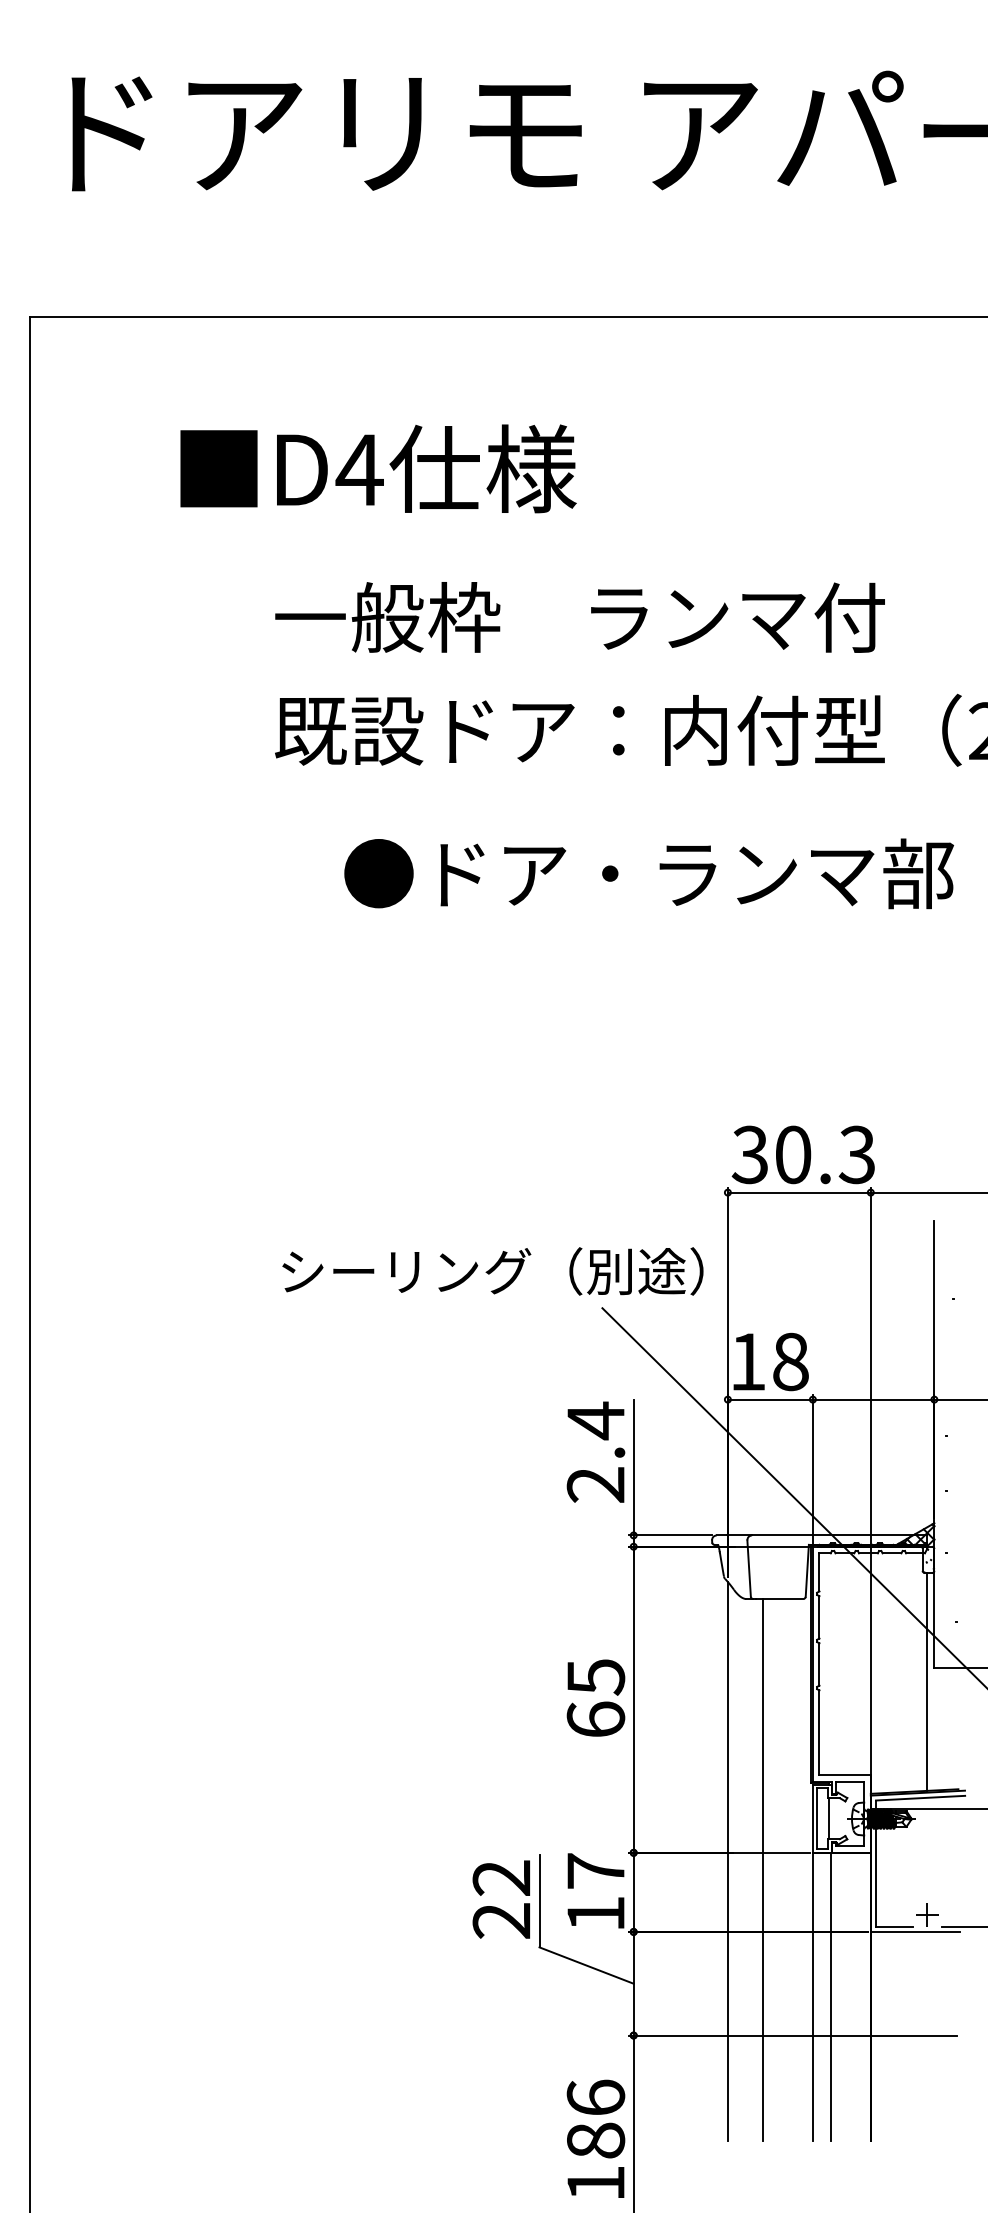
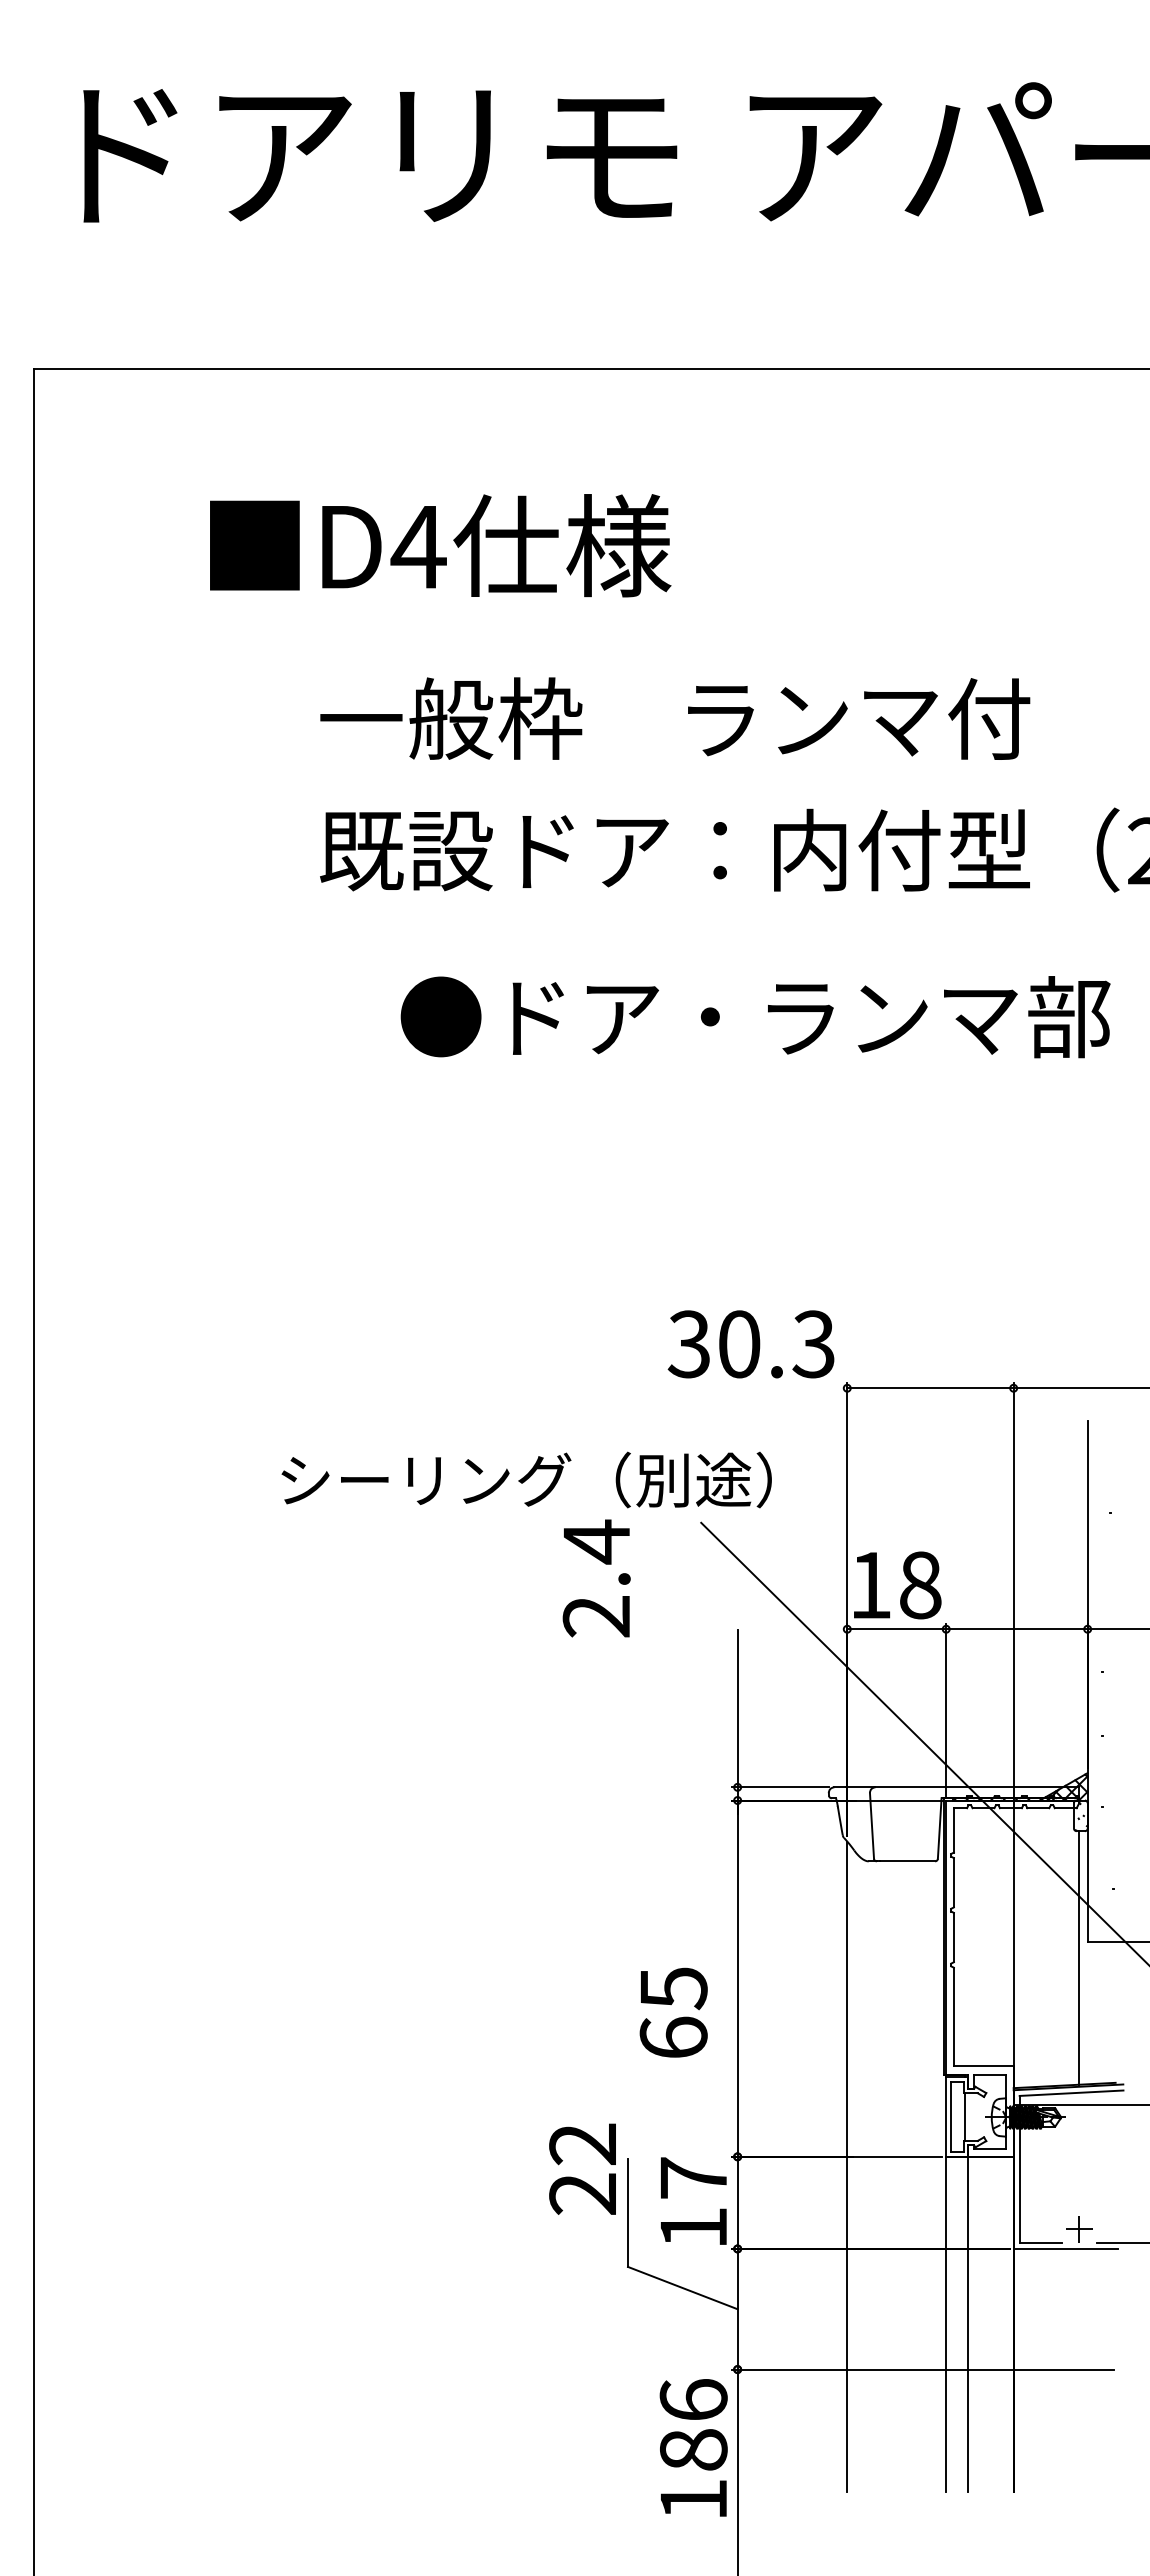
text: (802, 1155) -> (750, 1344), moved
text: (492, 1270) -> (526, 1479), moved
text: (595, 1452) -> (596, 1578), moved
text: (595, 1697) -> (673, 2012), moved
line: (763, 1869) -> (888, 2176), removed
text: (501, 1898) -> (582, 2168), moved
text: (595, 2138) -> (693, 2447), moved

